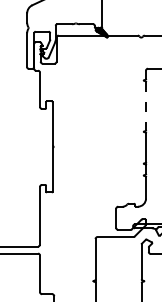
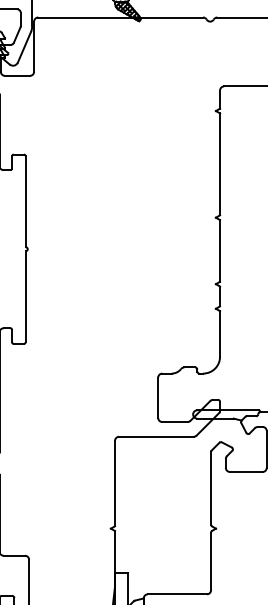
line: (146, 106) -> (221, 165), dashed -> solid

